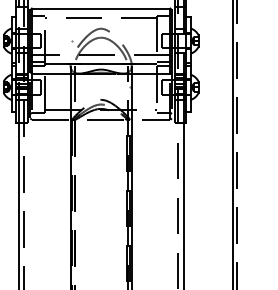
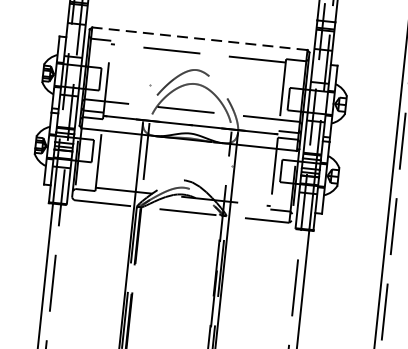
line: (100, 8) -> (198, 38), solid -> dashed

